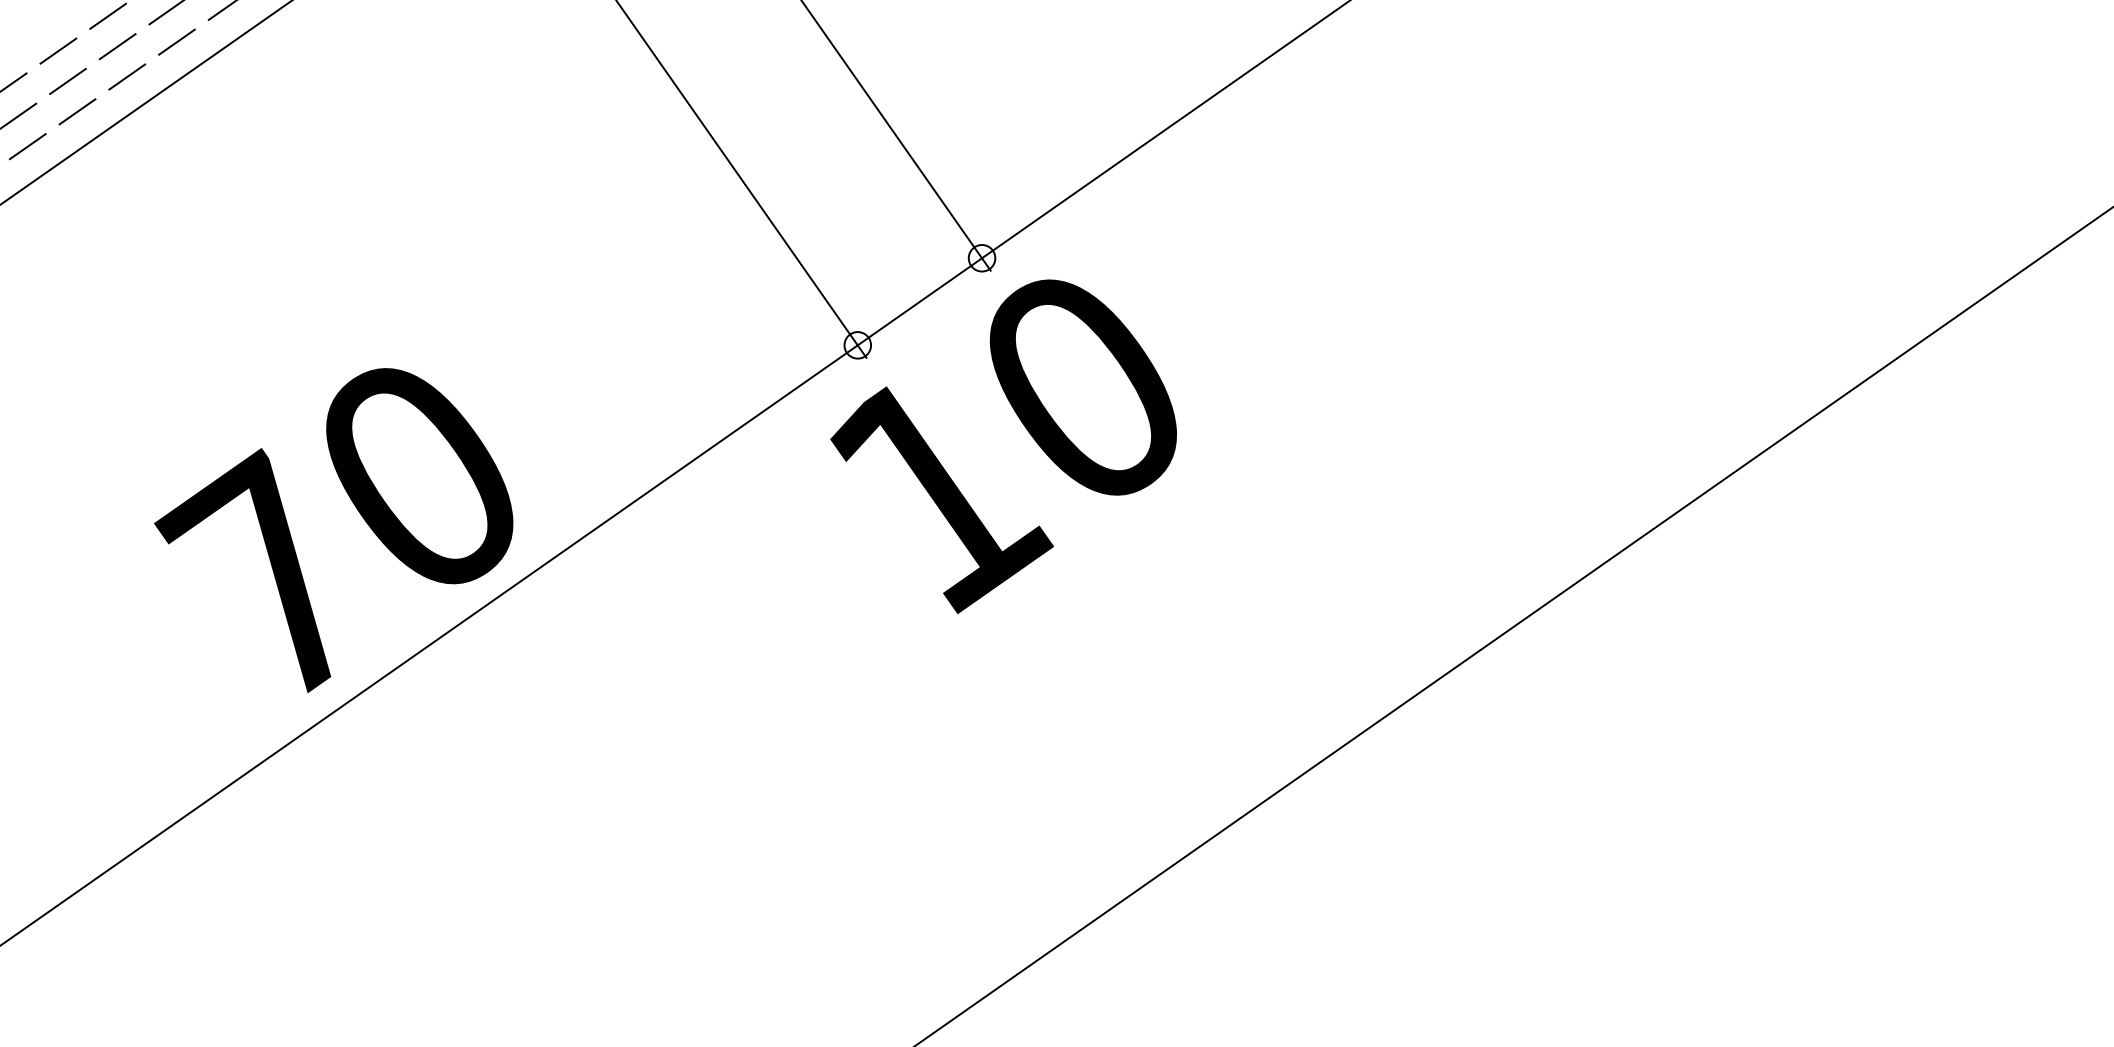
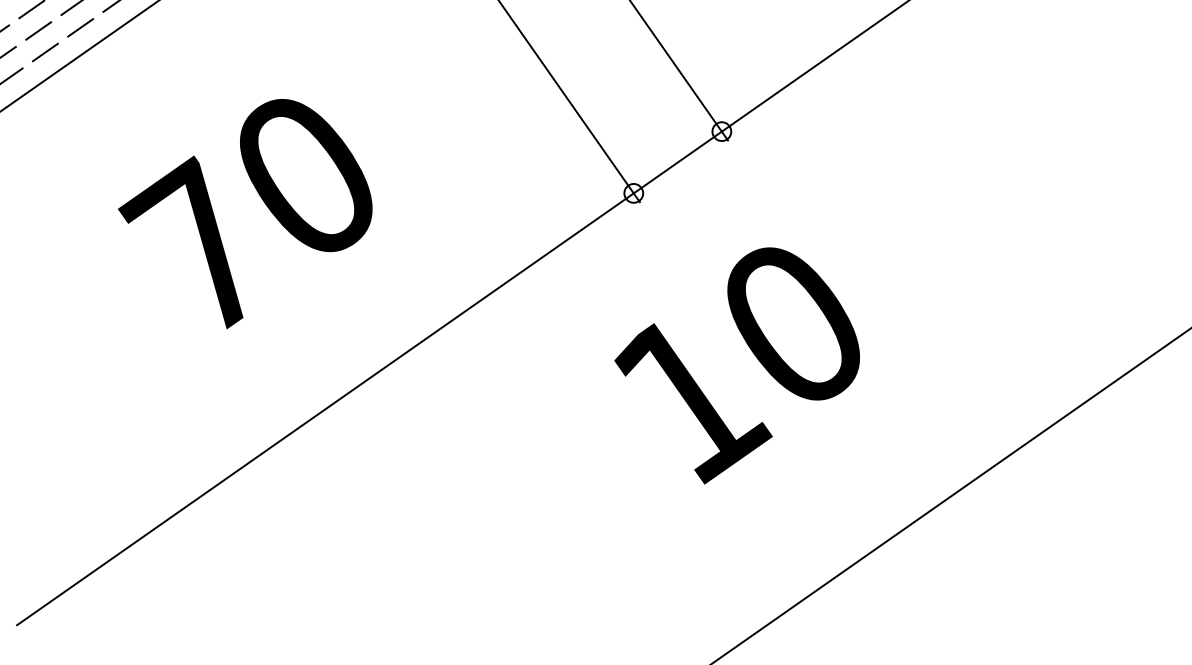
text: (1003, 446) -> (737, 365), moved
text: (333, 530) -> (245, 214), moved

